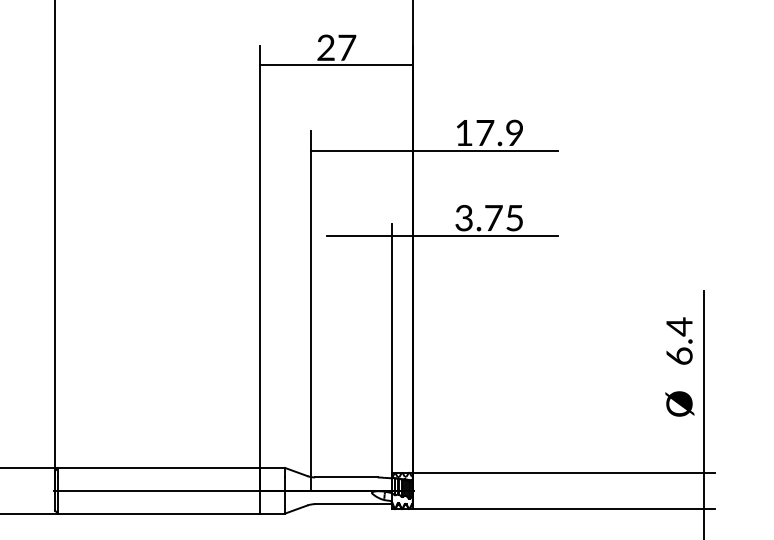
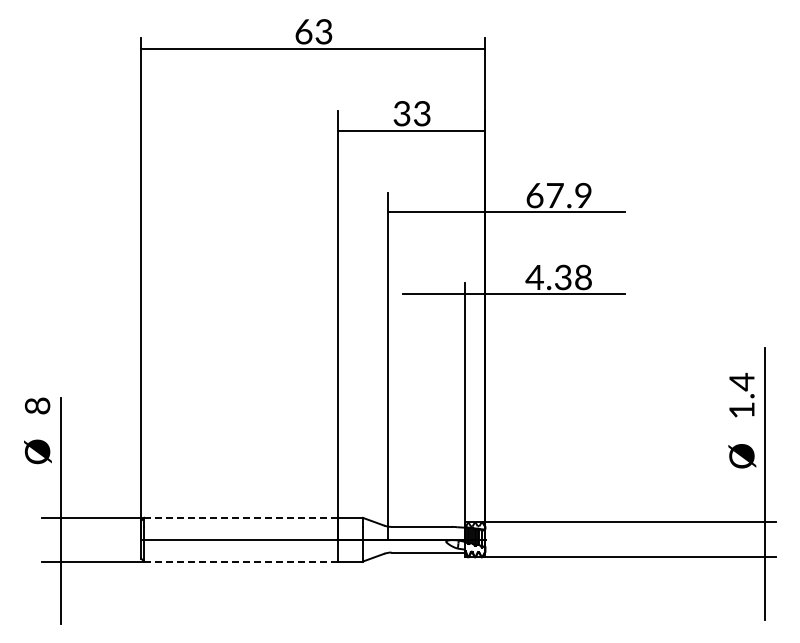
text: (335, 47) -> (411, 113), 27 -> 33
text: (463, 132) -> (534, 195), 17.9 -> 67.9
text: (488, 218) -> (558, 277), 3.75 -> 4.38
text: (679, 355) -> (741, 409), 6.4 -> 1.4
line: (159, 467) -> (241, 517), solid -> dashed
line: (159, 513) -> (241, 561), solid -> dashed

